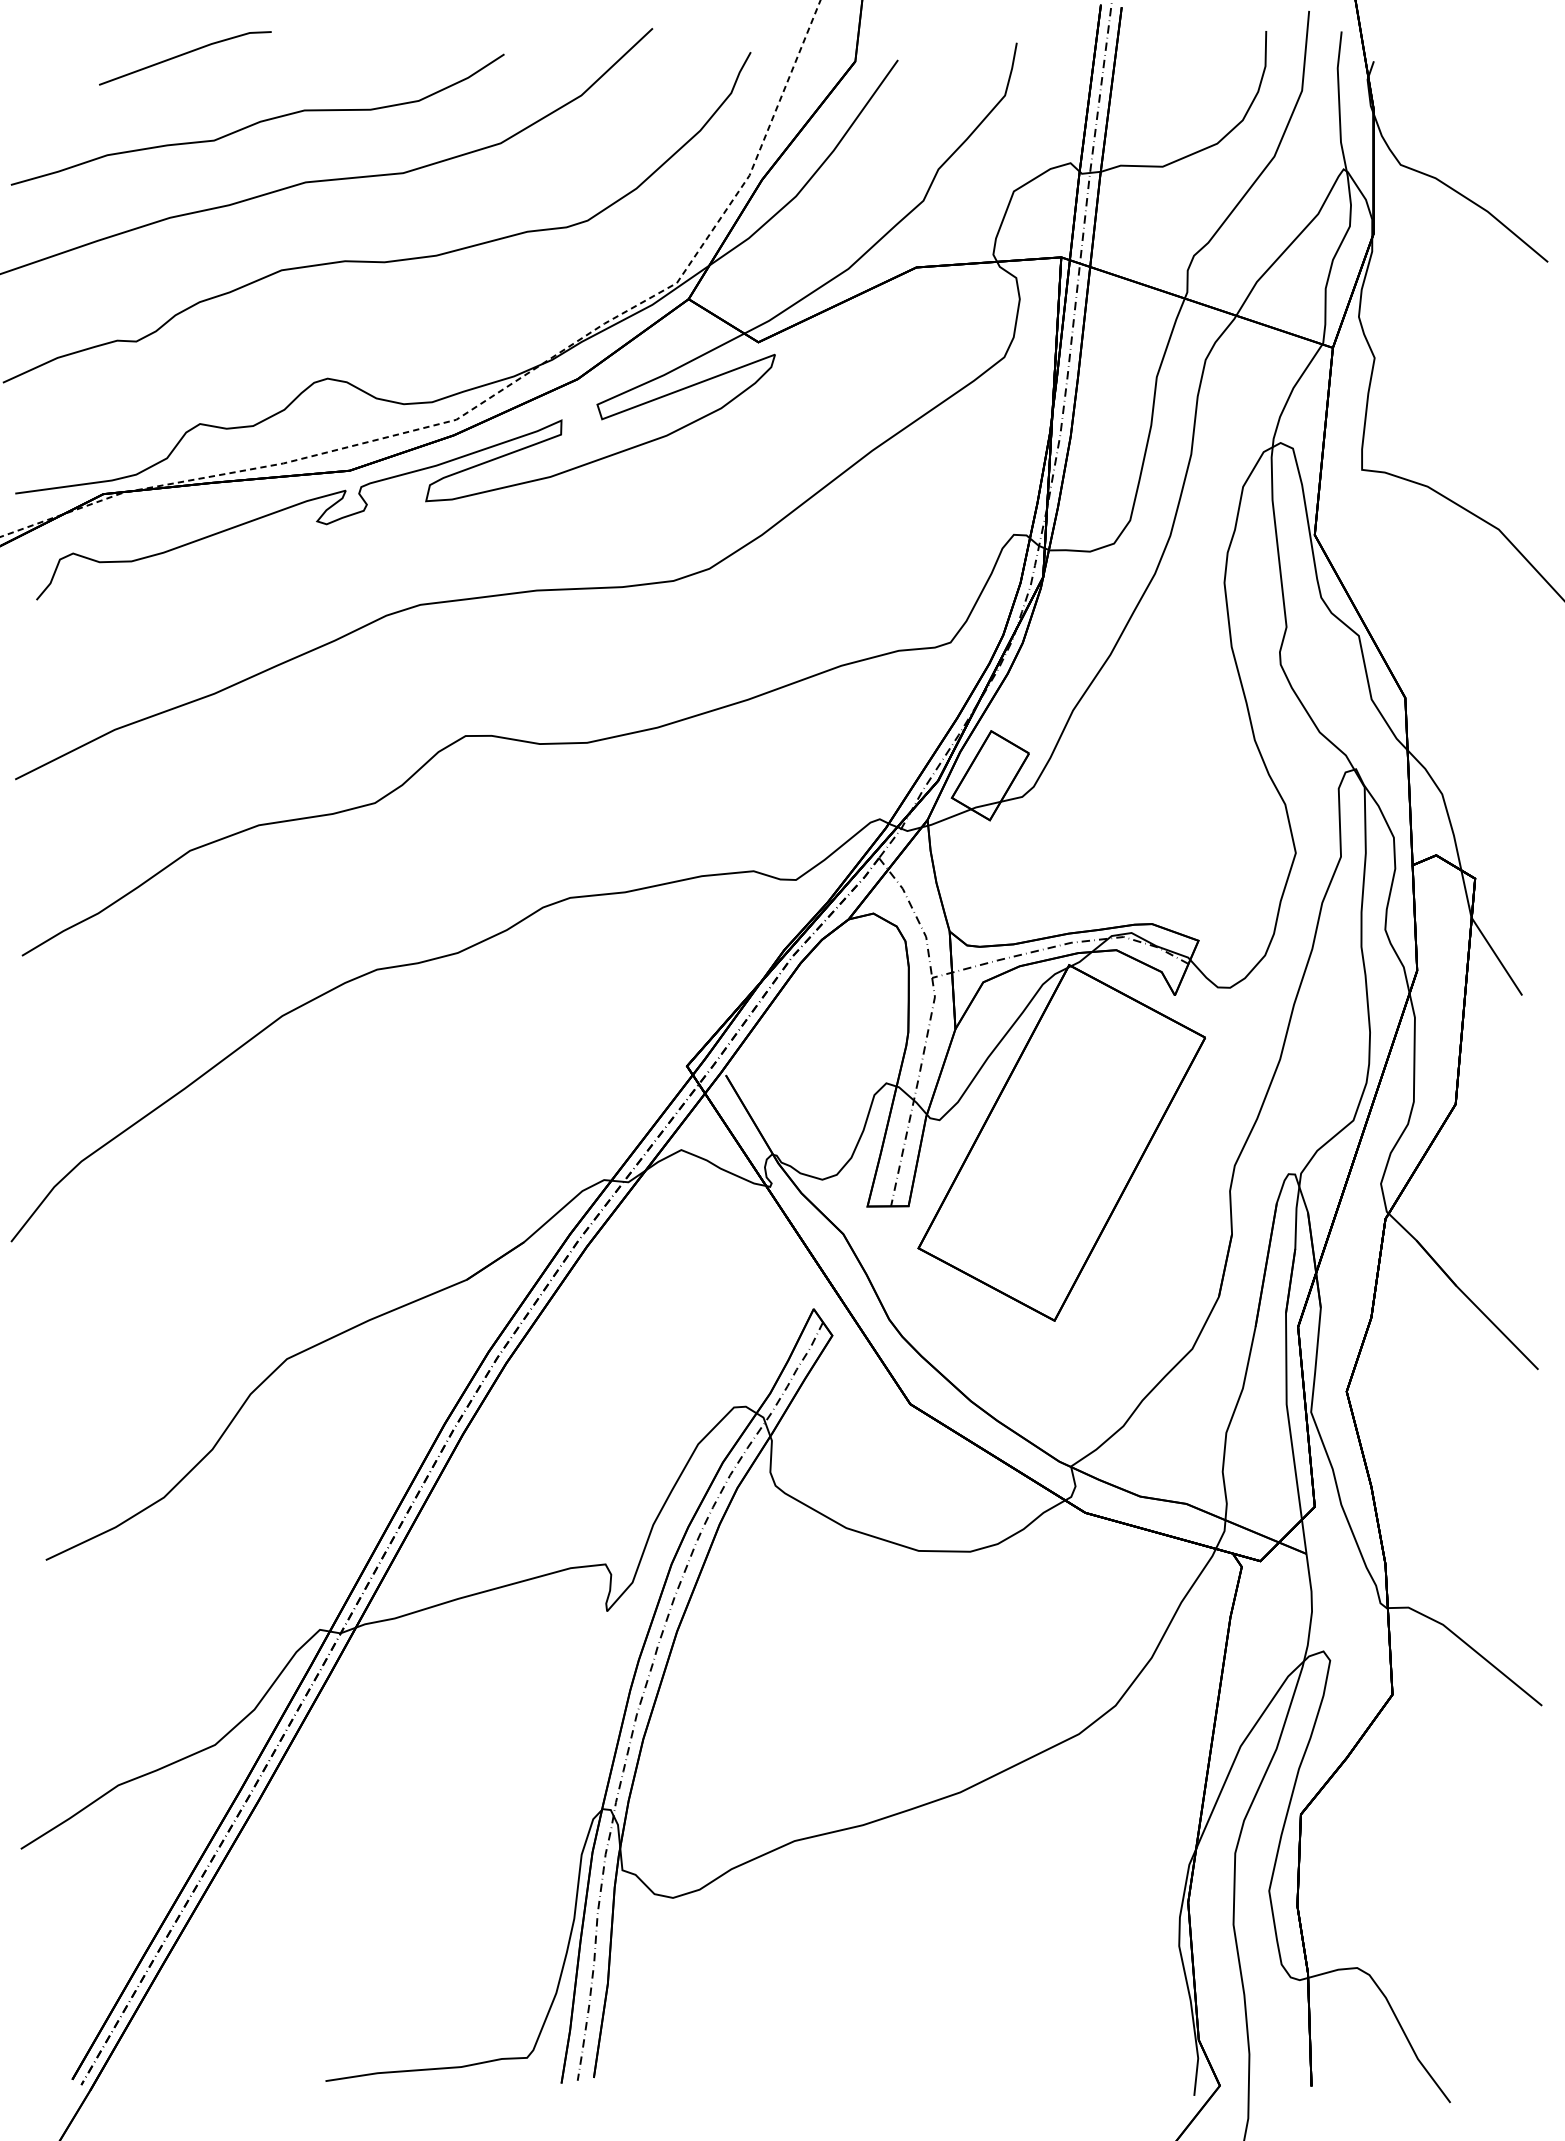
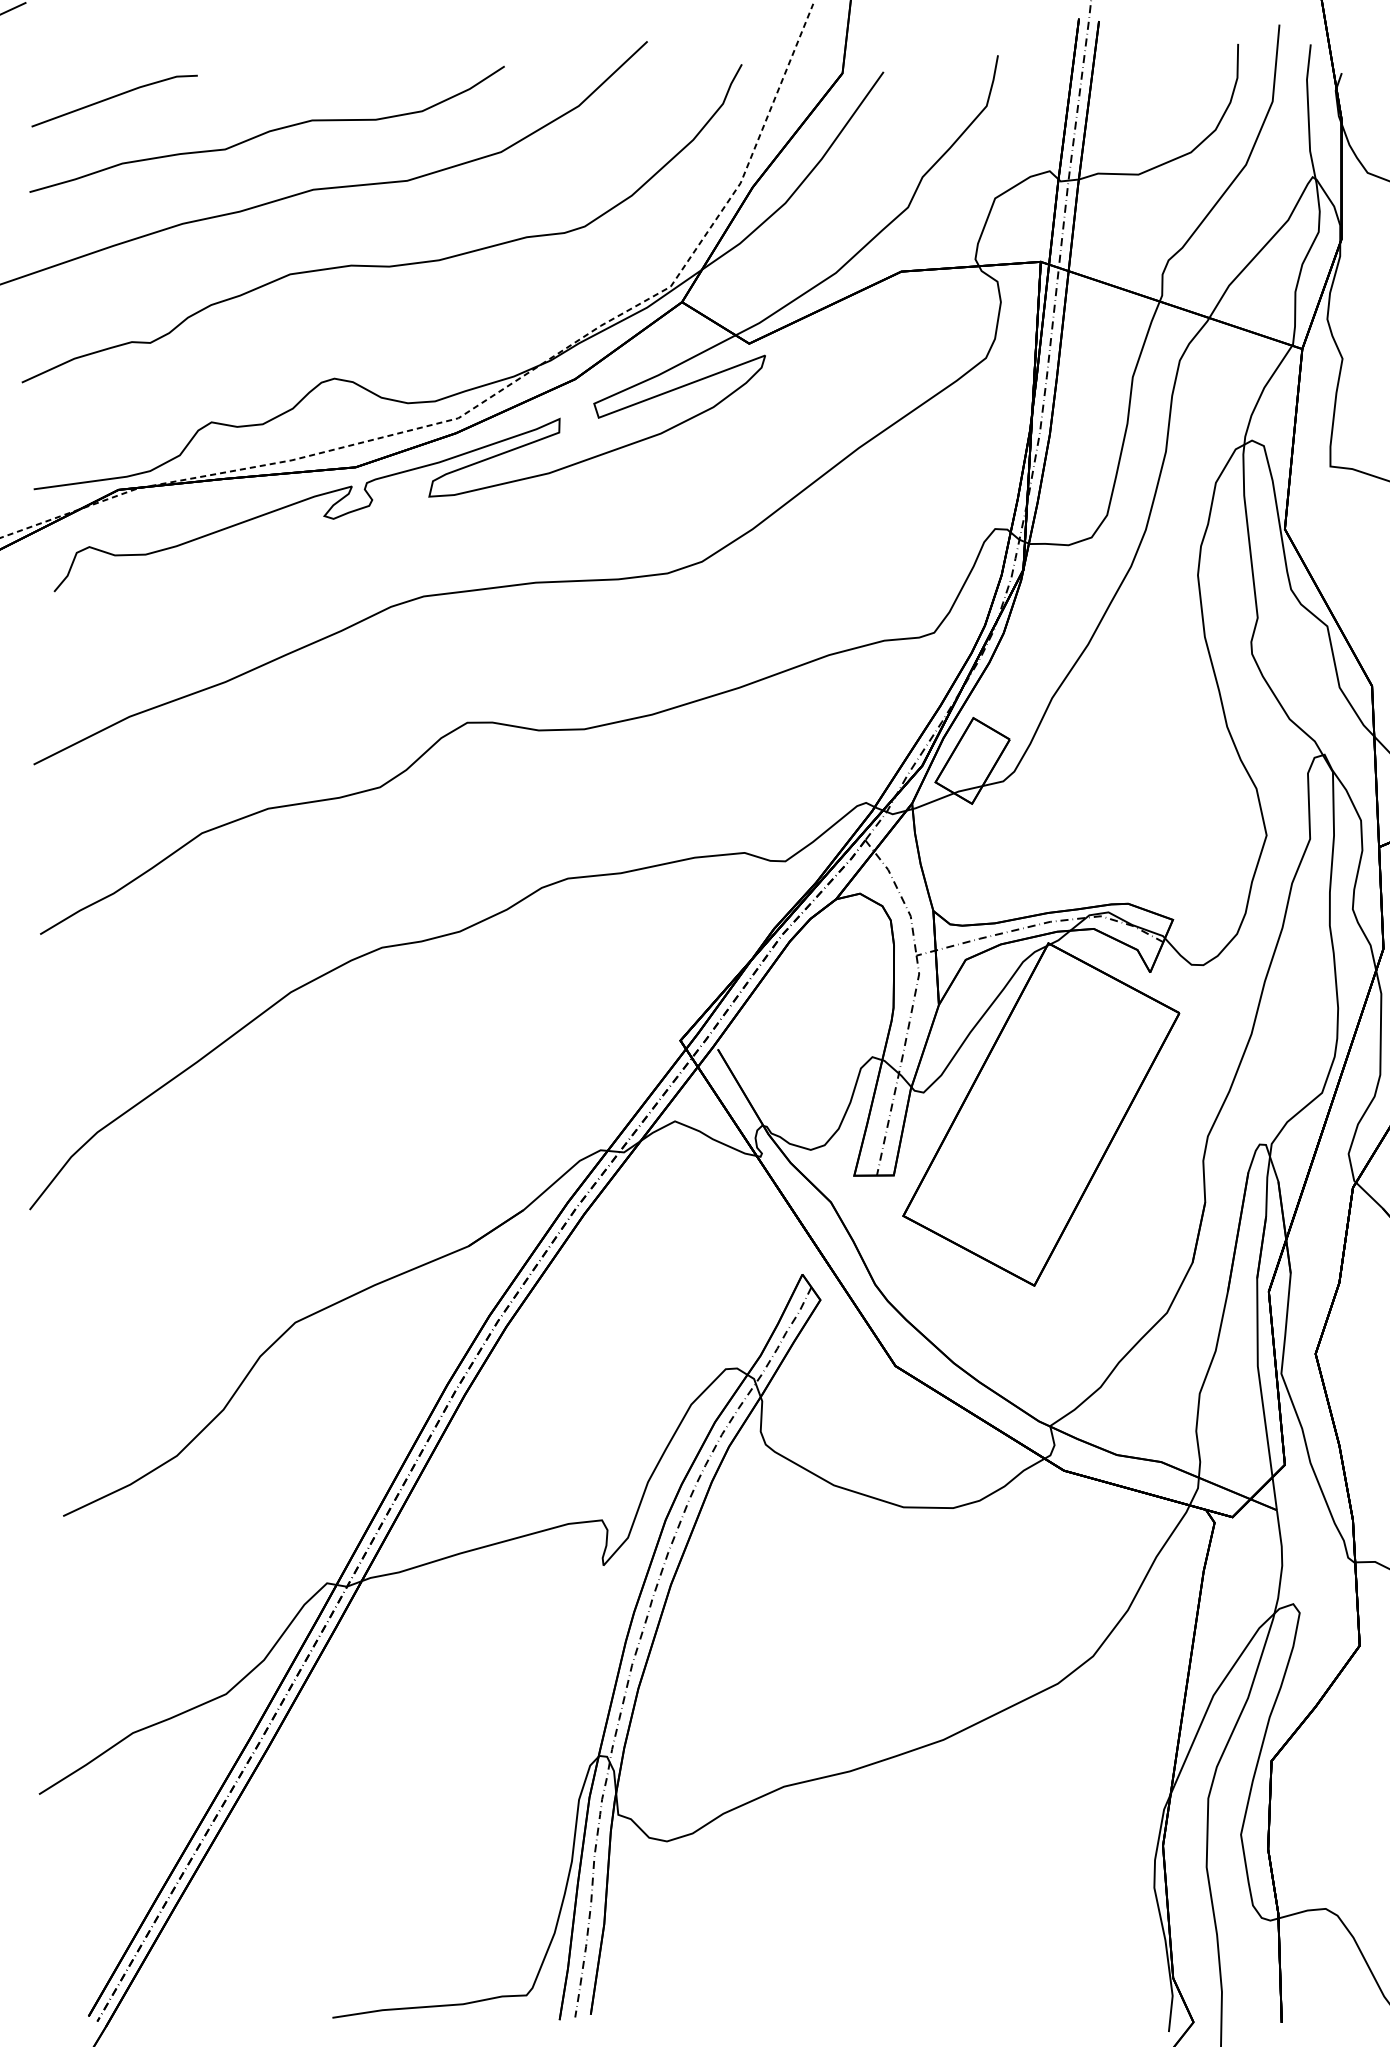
line: (183, 55) -> (112, 98), moved

